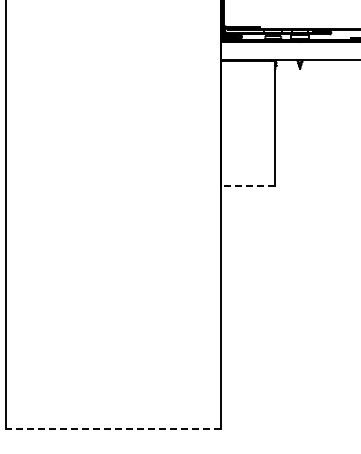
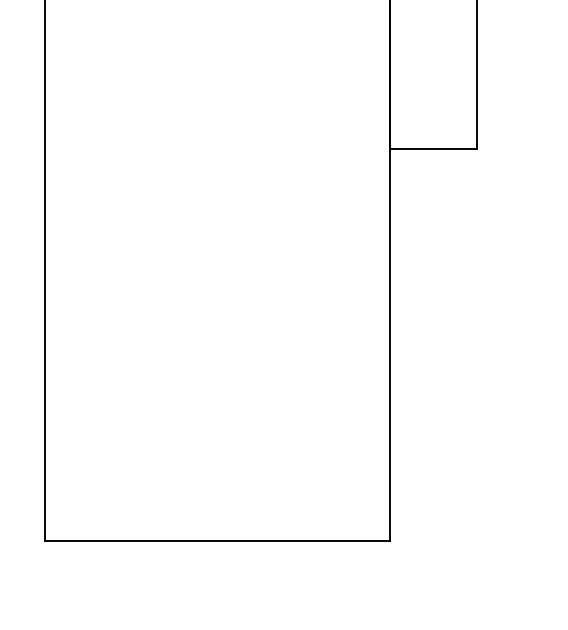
line: (248, 185) -> (434, 148), dashed -> solid
line: (113, 429) -> (216, 541), dashed -> solid

